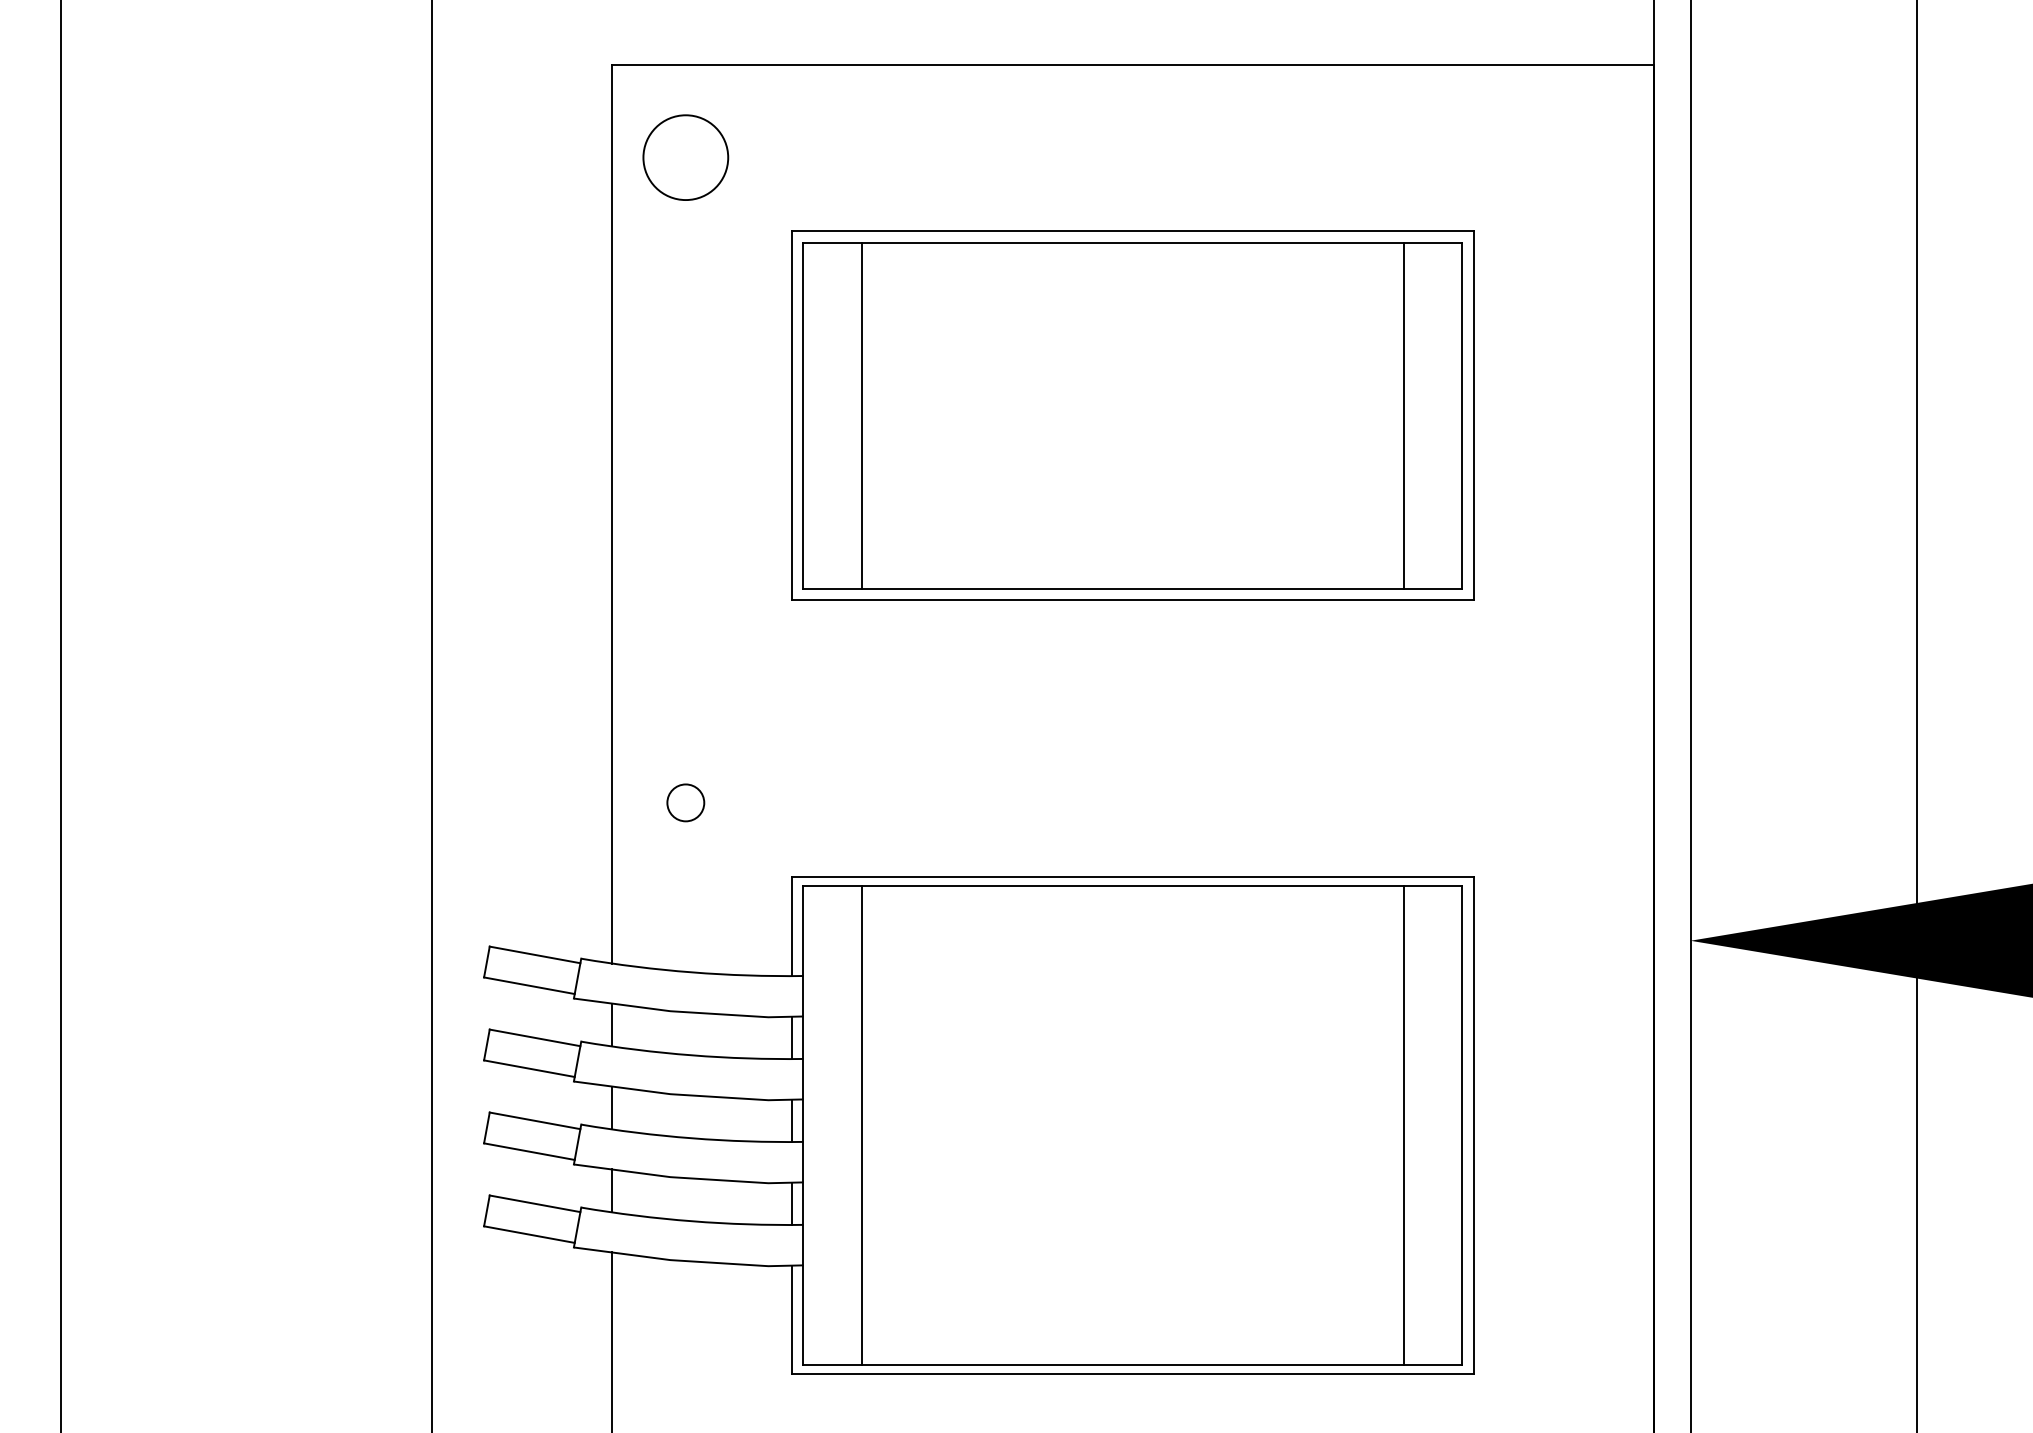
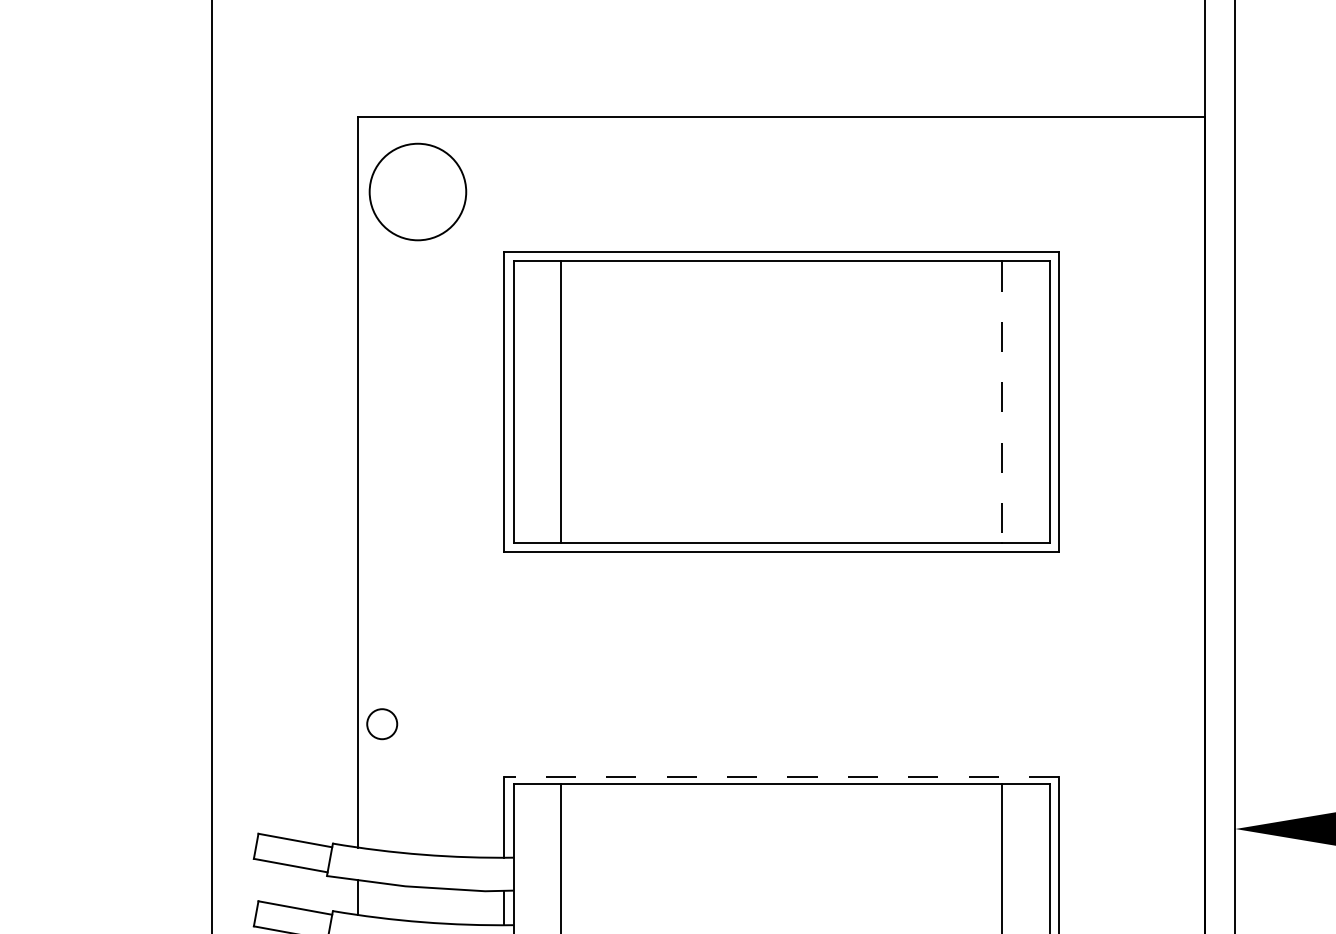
circle: (685, 157) -> (417, 191), size x1.4
line: (1404, 415) -> (1002, 401), solid -> dashed
circle: (685, 802) -> (381, 723), moved
line: (1132, 876) -> (781, 776), solid -> dashed

